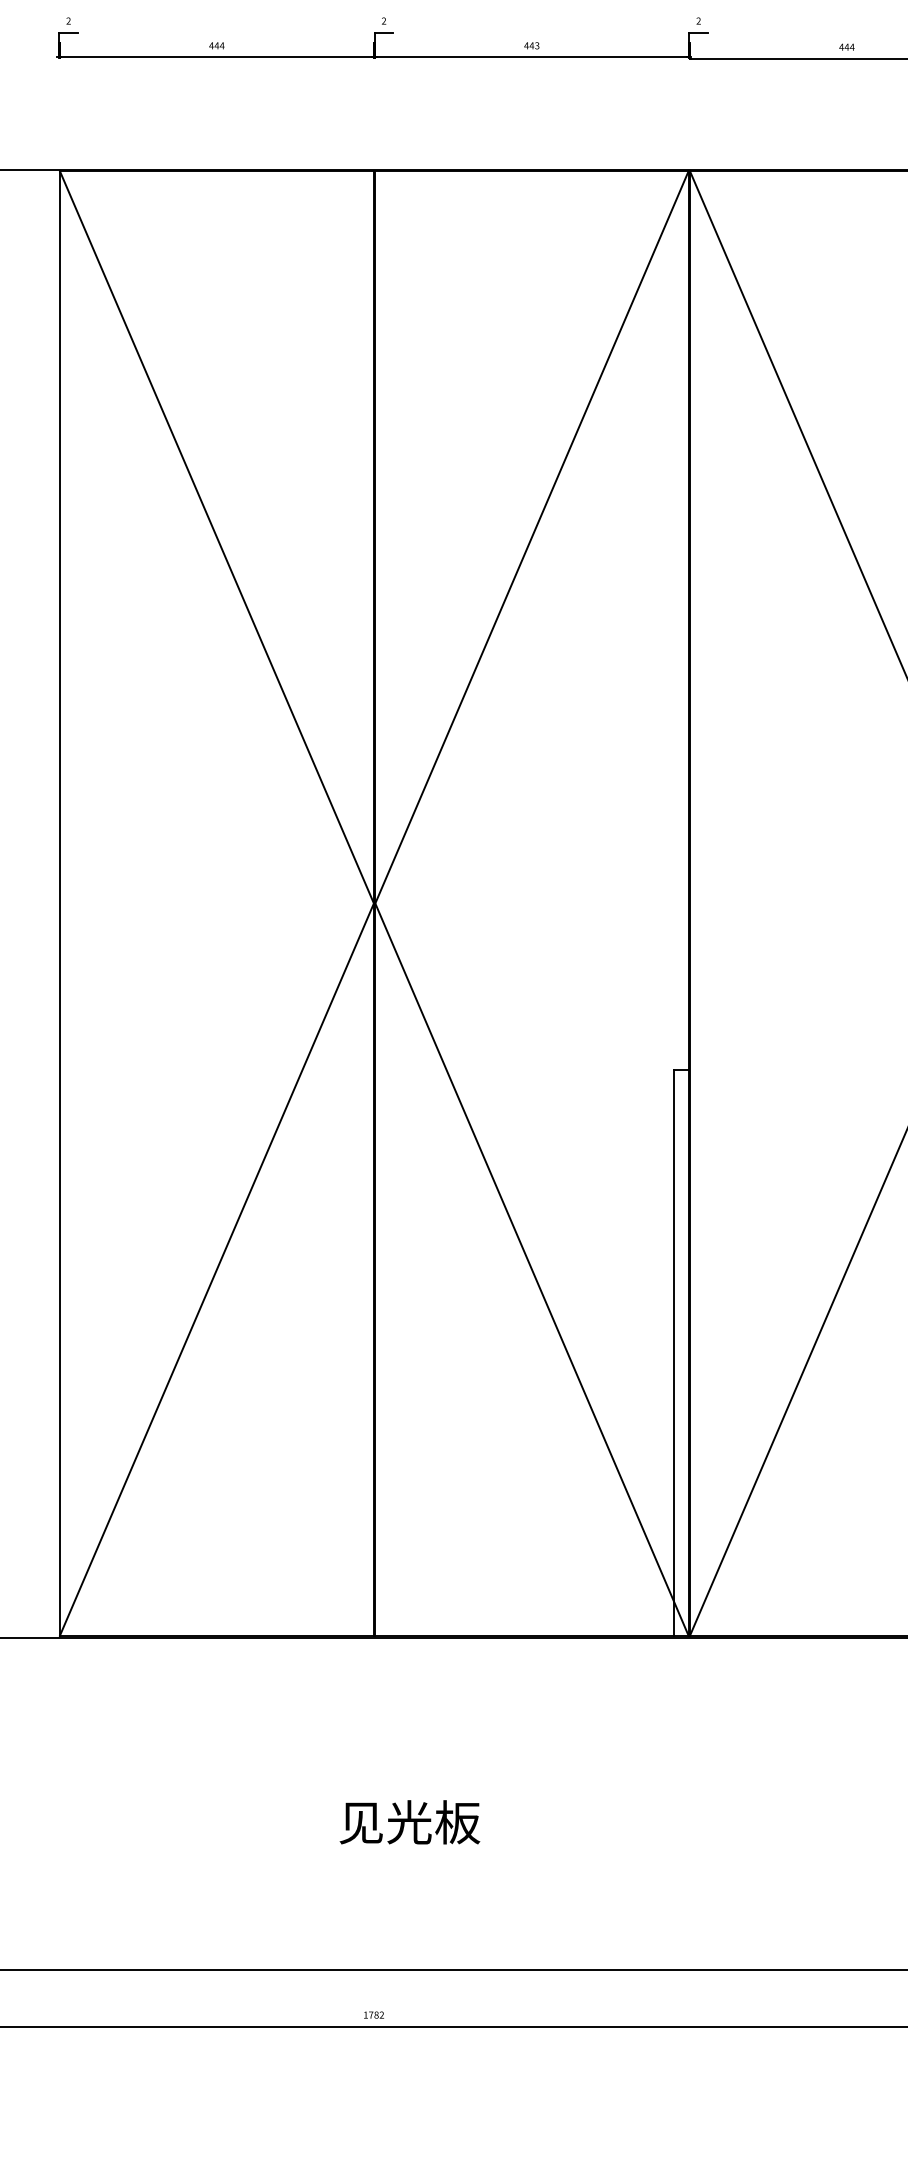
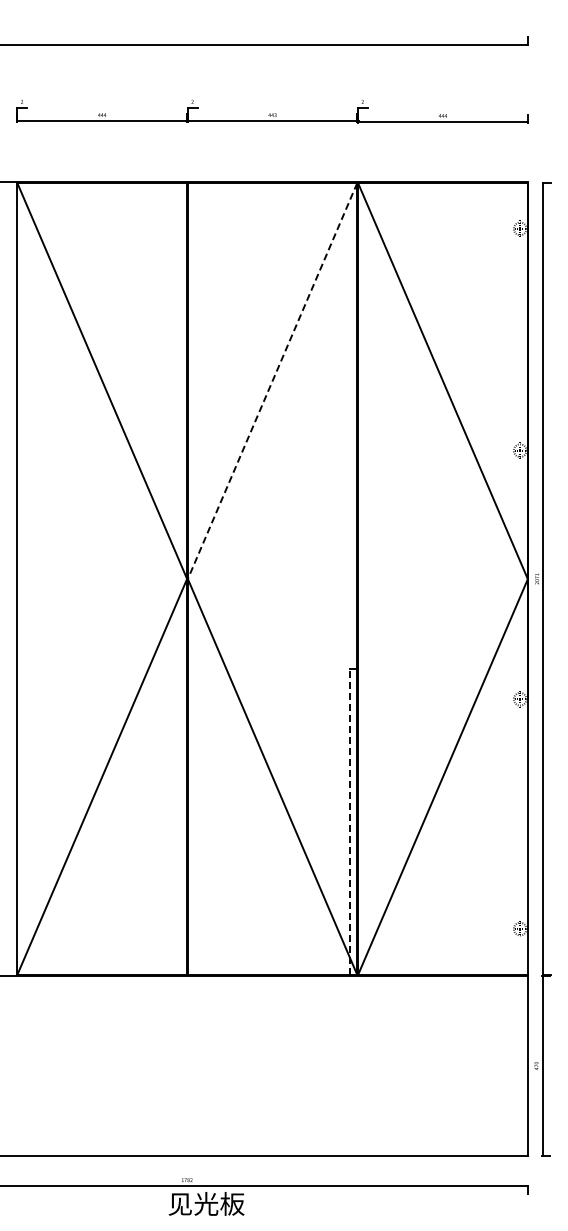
line: (531, 538) -> (272, 381), solid -> dashed
line: (674, 1353) -> (349, 822), solid -> dashed
text: (409, 1821) -> (206, 1203), moved

